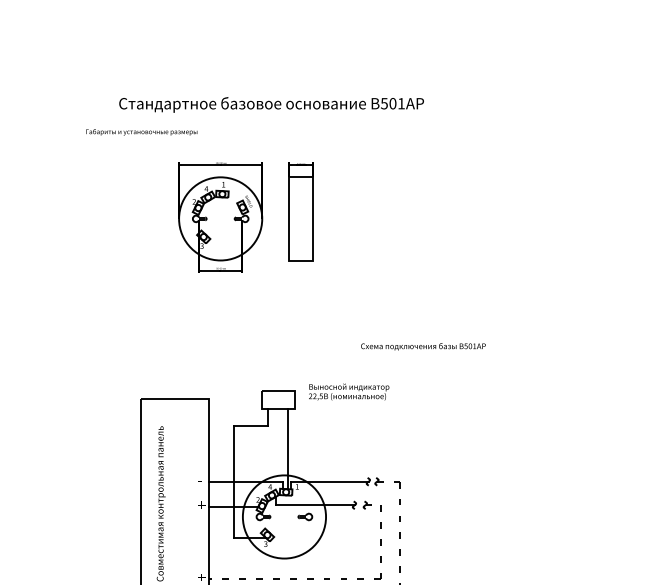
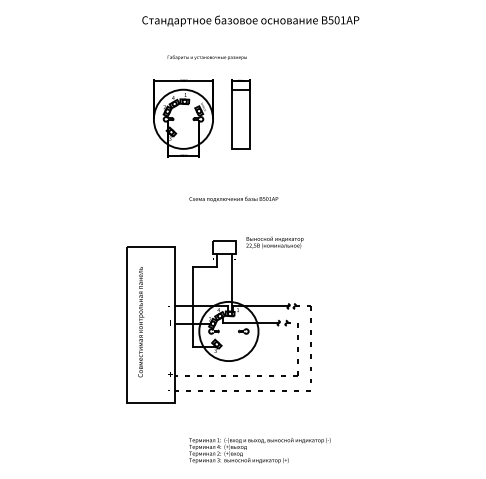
text: (271, 103) -> (250, 20), moved
text: (140, 132) -> (206, 57), moved
text: (422, 345) -> (233, 198), moved

